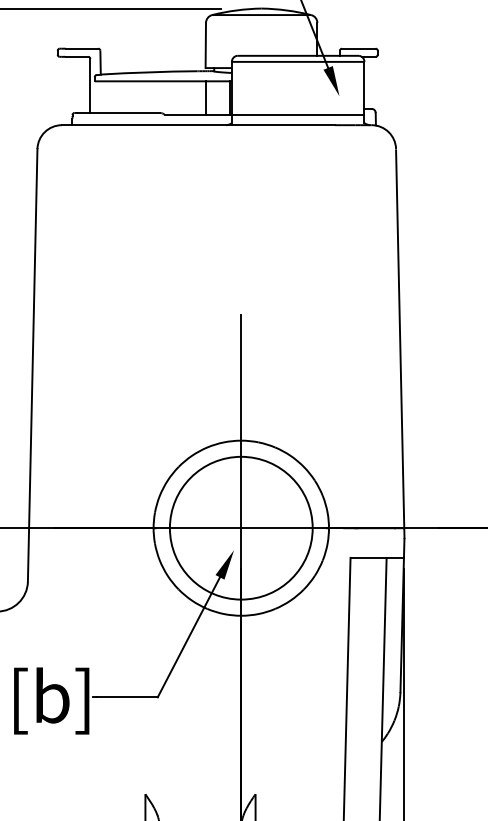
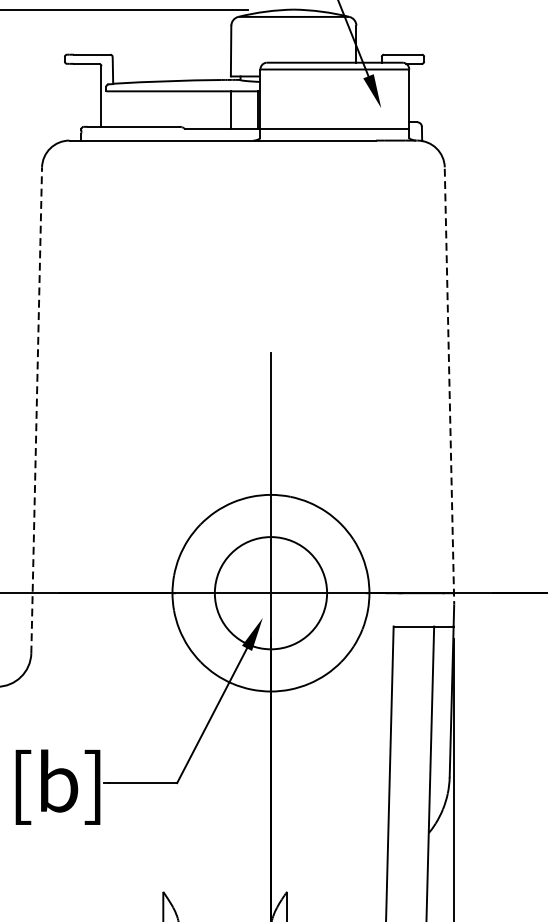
line: (400, 344) -> (449, 386), solid -> dashed
line: (32, 364) -> (36, 409), solid -> dashed
circle: (240, 527) -> (270, 592), size x0.7

